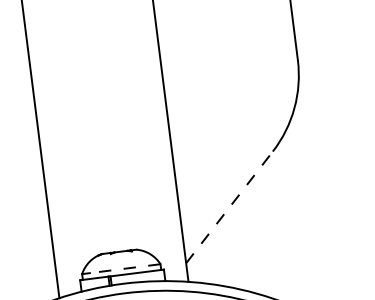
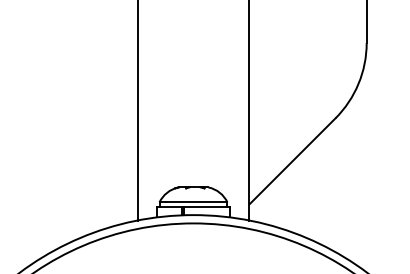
line: (229, 207) -> (292, 161), dashed -> solid
line: (124, 268) -> (196, 202), dashed -> solid

